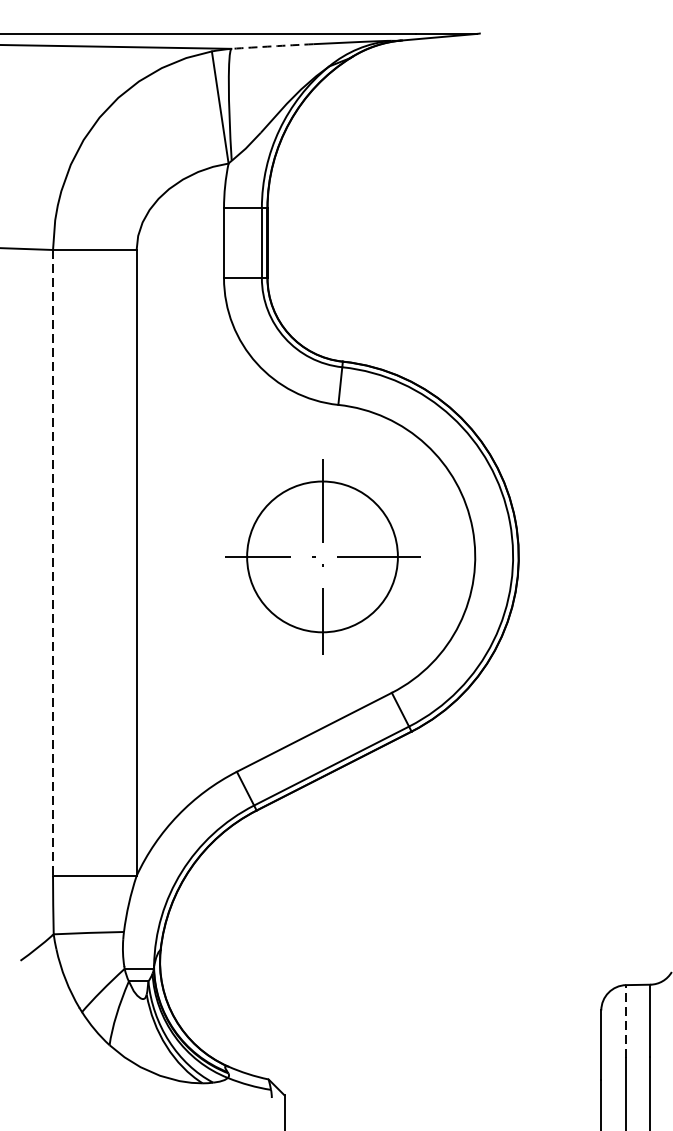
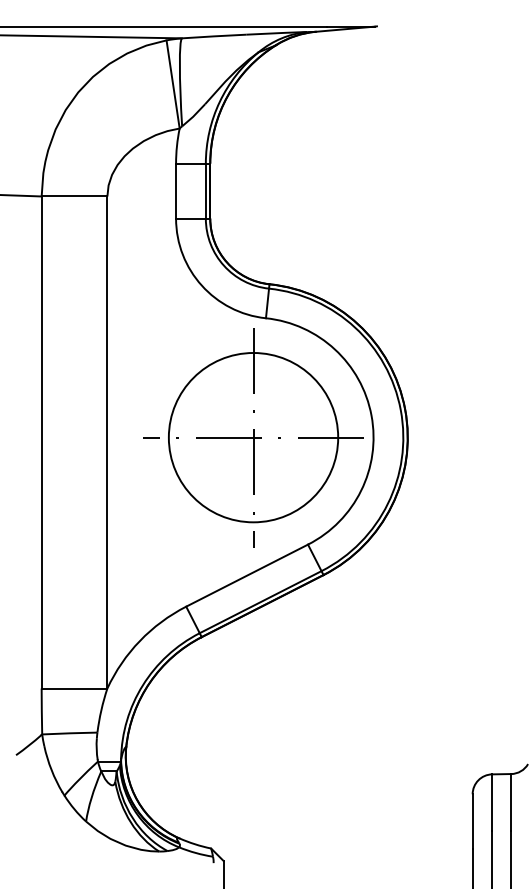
arc: (272, 46) -> (214, 36), dashed -> solid
part: (322, 556) -> (253, 437), size x1.43
line: (52, 564) -> (41, 443), dashed -> solid
line: (626, 1020) -> (492, 802), dashed -> solid

